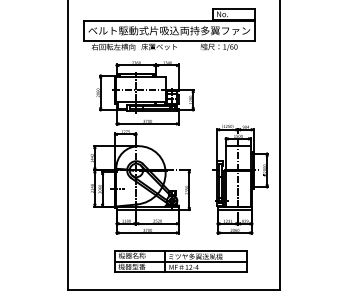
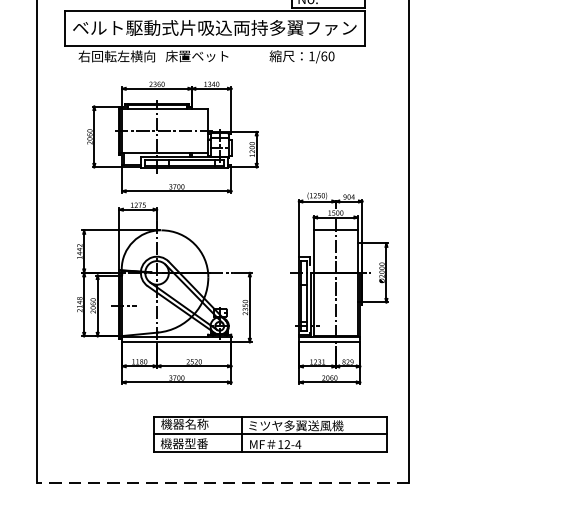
part: (180, 261) -> (269, 434), moved
line: (173, 290) -> (222, 483), solid -> dashed

